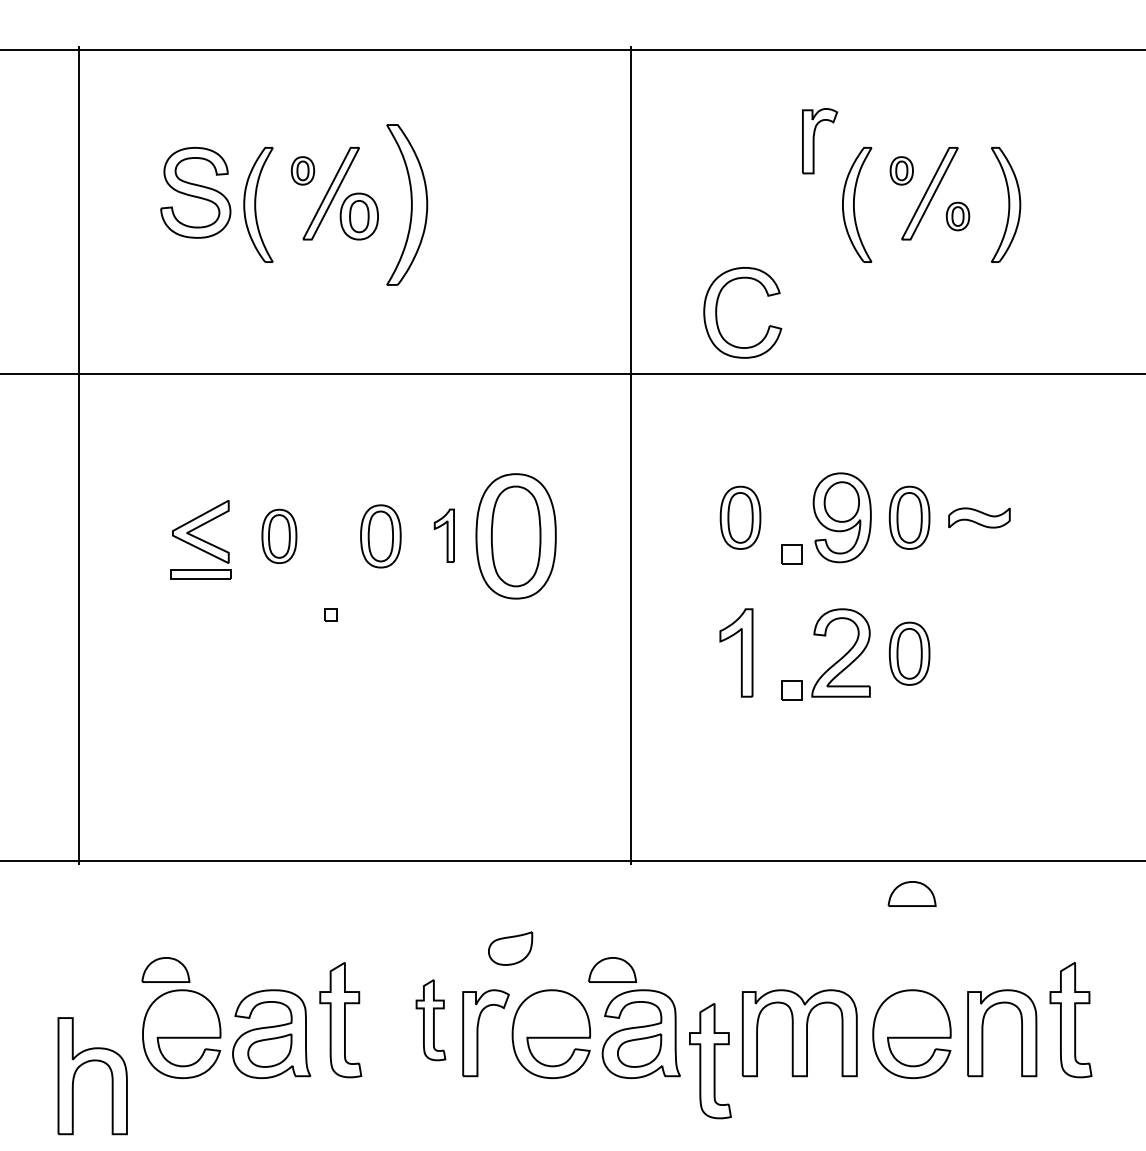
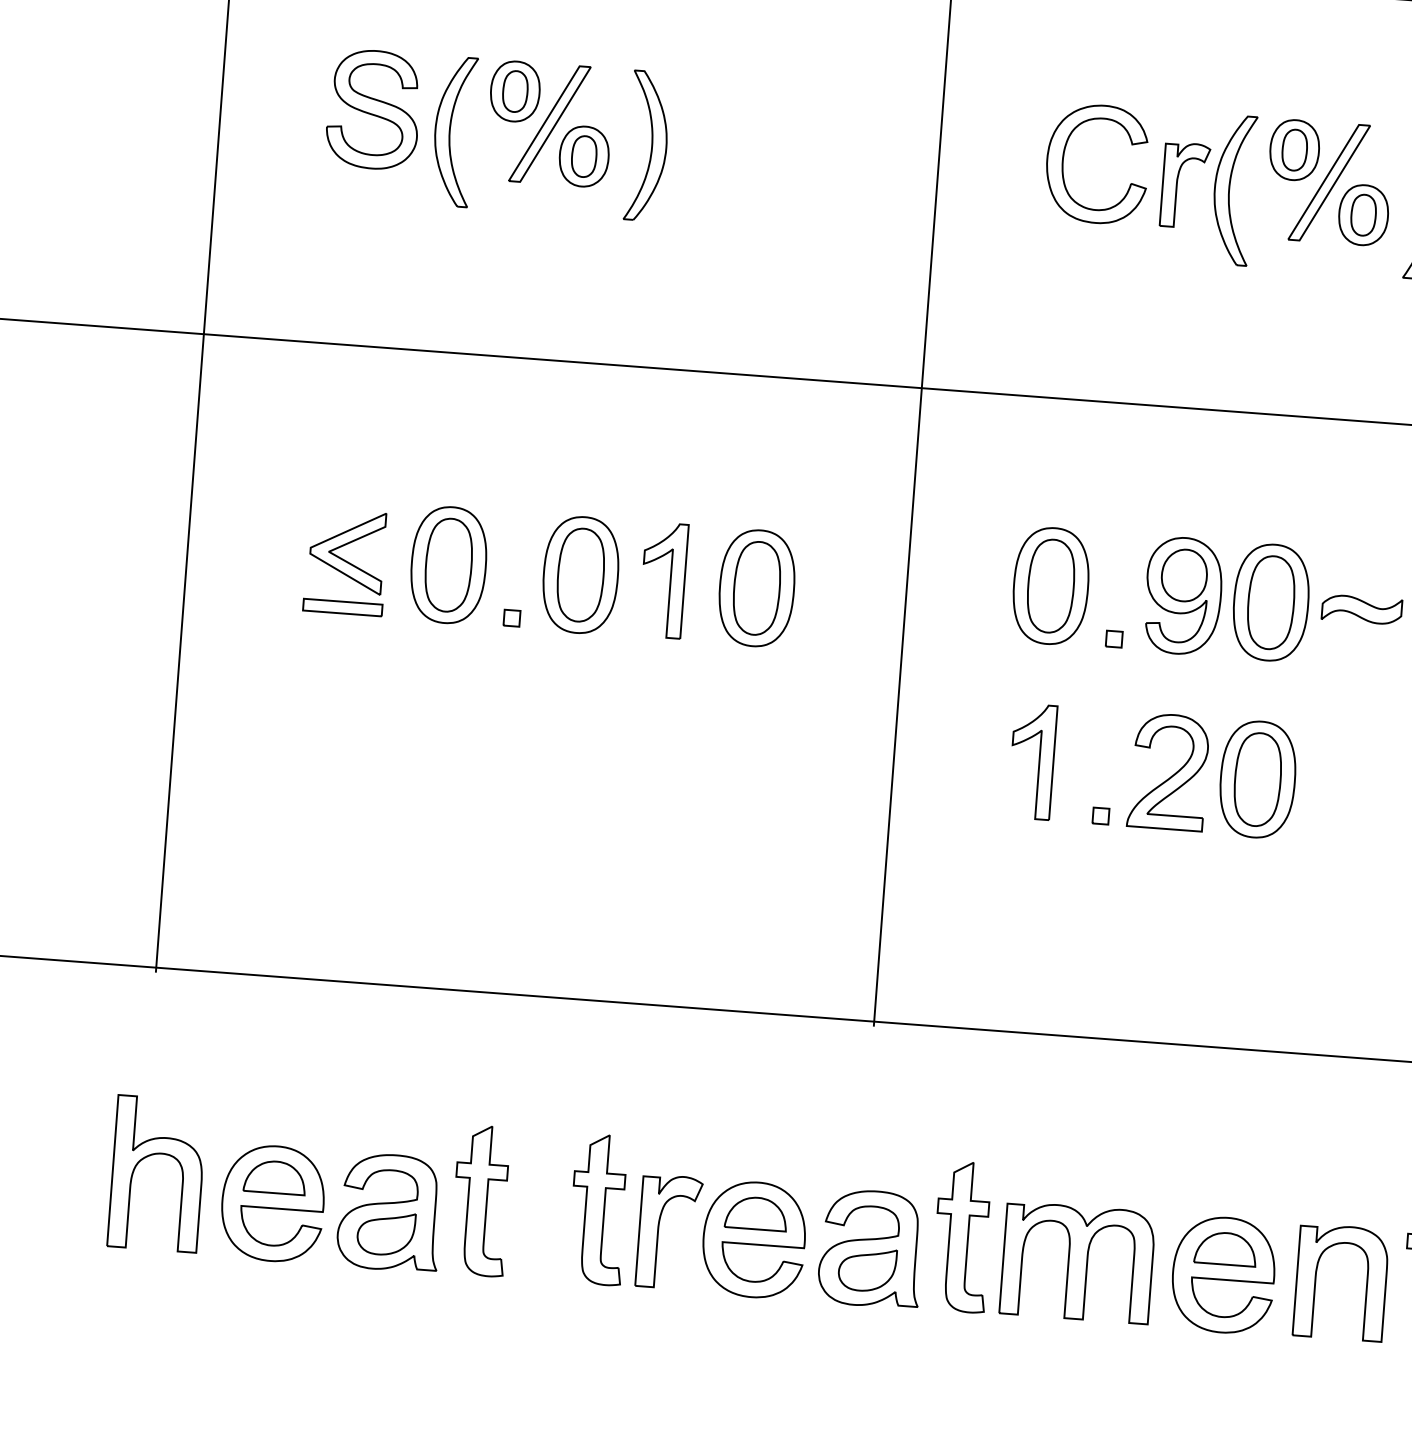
part: (820, 141) -> (1185, 186), moved
part: (302, 170) -> (514, 91), size x1.67
part: (901, 170) -> (1294, 149), size x1.67
part: (407, 204) -> (648, 145), size x0.71
part: (957, 216) -> (1362, 215), size x1.67
part: (717, 312) -> (1064, 161), moved
part: (740, 517) -> (1050, 585), size x1.43
part: (909, 517) -> (1270, 602), size x1.43
part: (444, 535) -> (663, 580), size x1.67
part: (279, 536) -> (448, 565), size x1.67
part: (380, 536) -> (580, 575), size x1.43
part: (515, 536) -> (756, 588), size x0.71
part: (791, 554) -> (1113, 638), size x0.62
part: (330, 614) -> (511, 617), moved
part: (909, 653) -> (1257, 779), size x1.43
part: (791, 690) -> (1100, 815), size x0.62
part: (911, 893) -> (1225, 1248), moved
part: (510, 948) -> (709, 1124), removed
part: (165, 969) -> (274, 1176), moved
part: (612, 969) -> (756, 1212), moved
part: (430, 1020) -> (598, 1210), size x1.43
part: (710, 1061) -> (962, 1237), moved
part: (86, 1063) -> (150, 1156), moved

